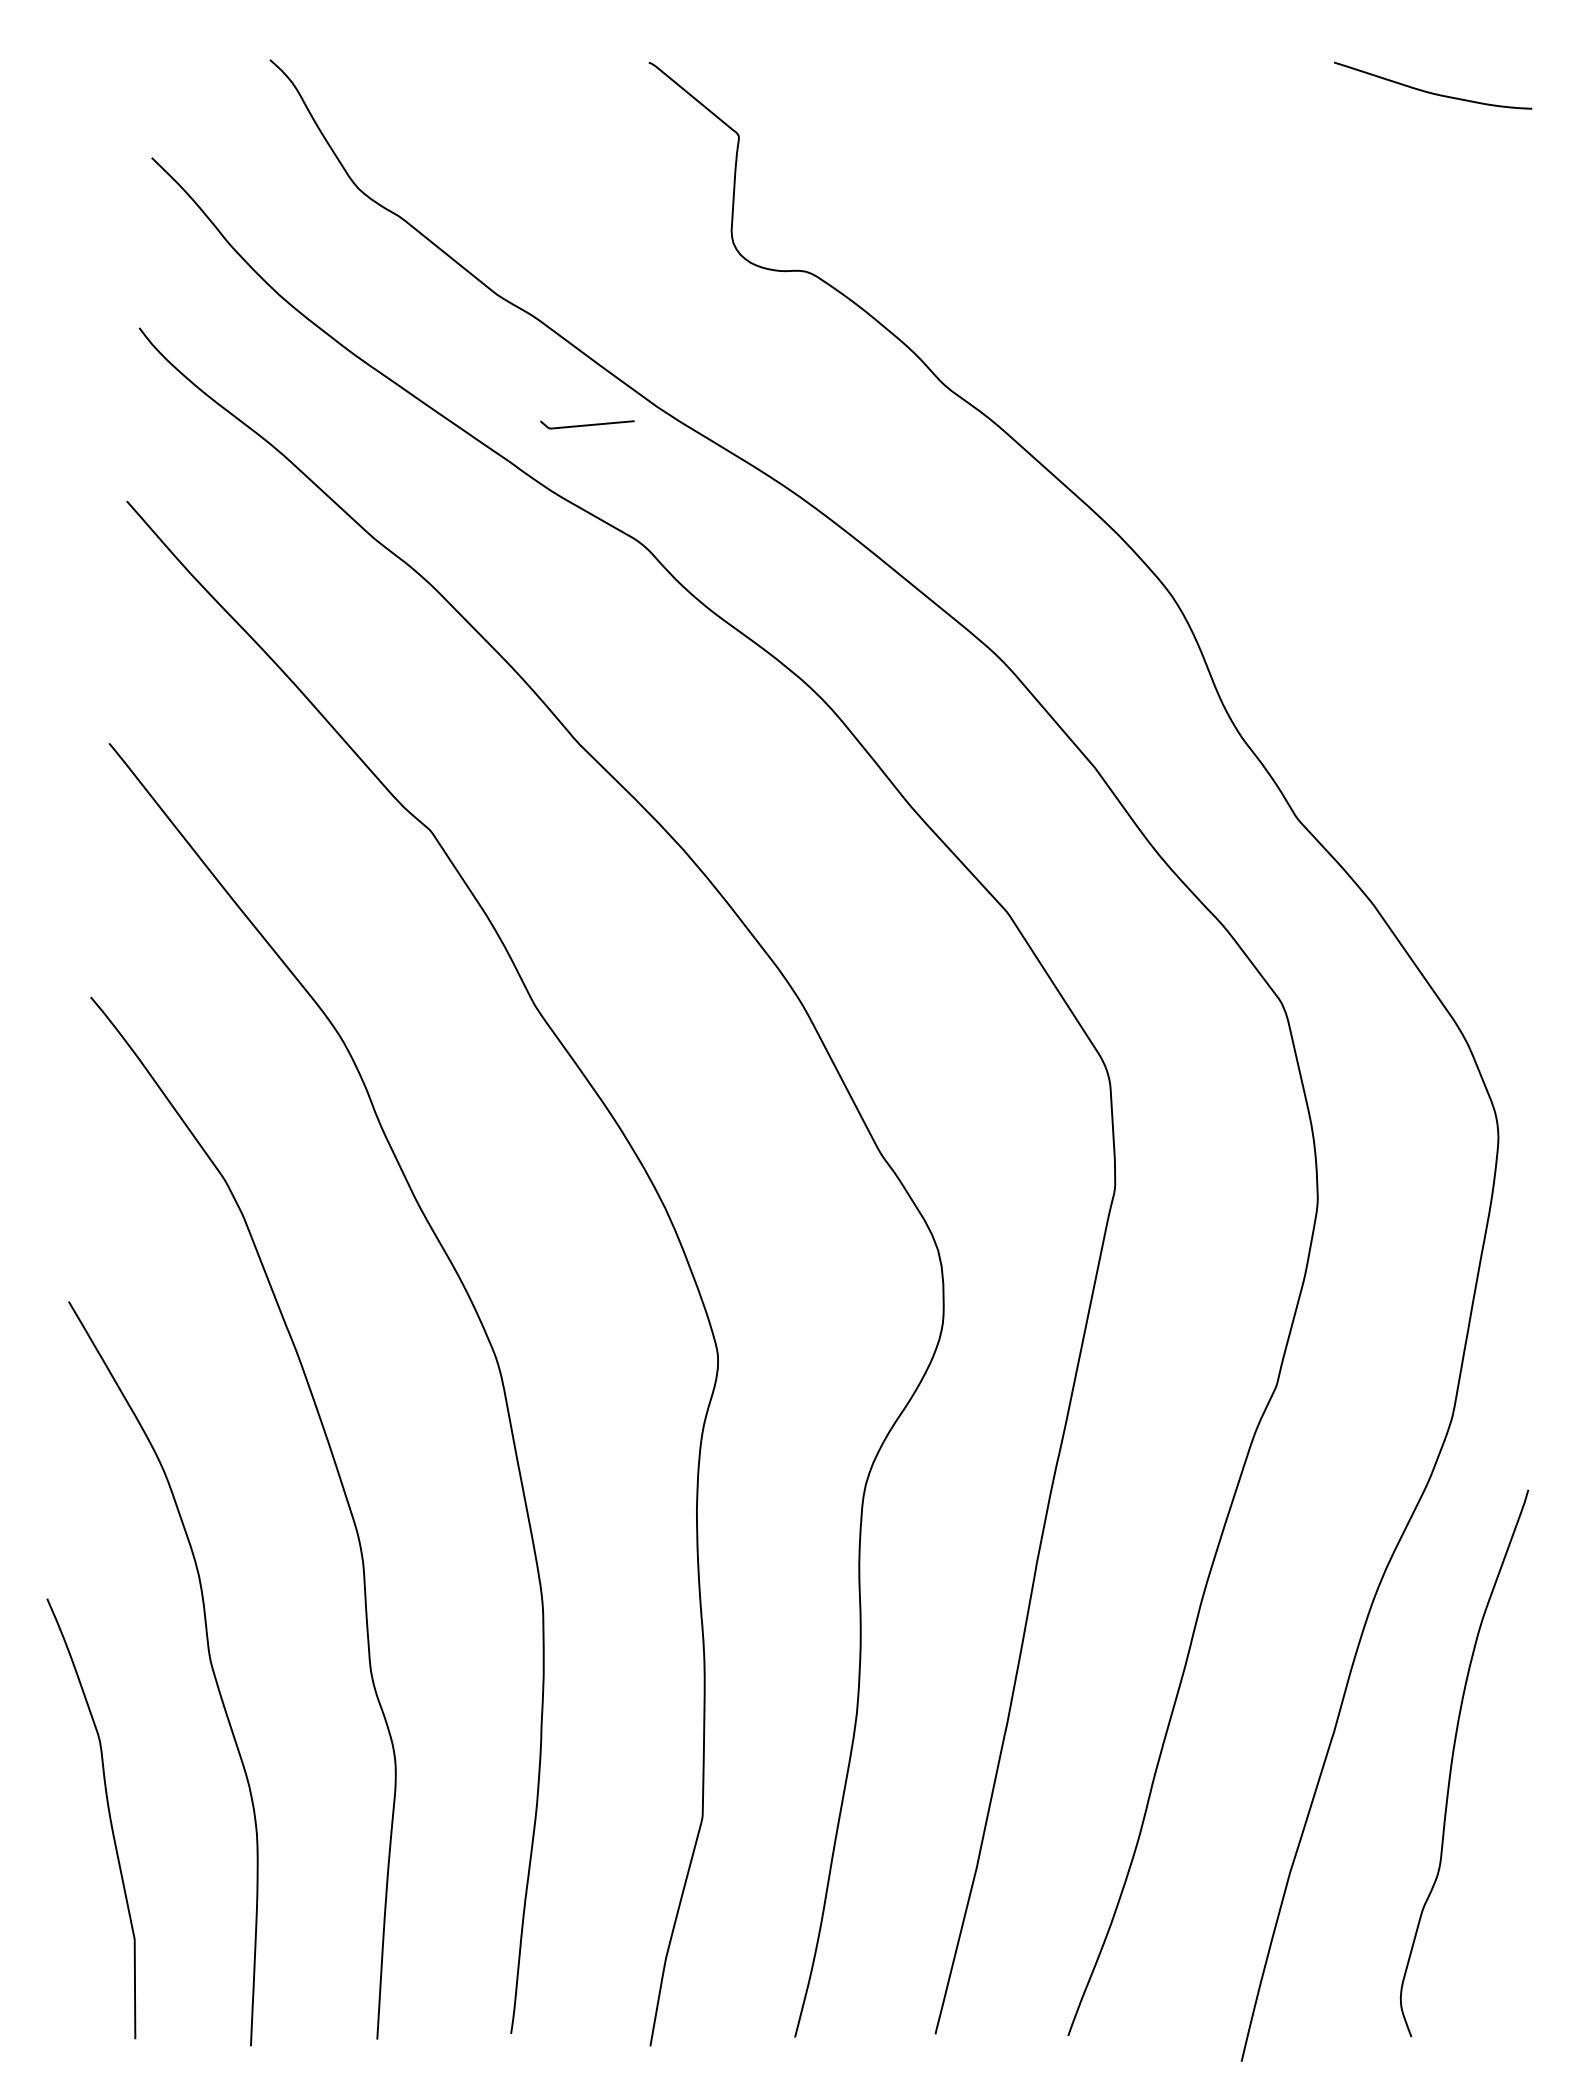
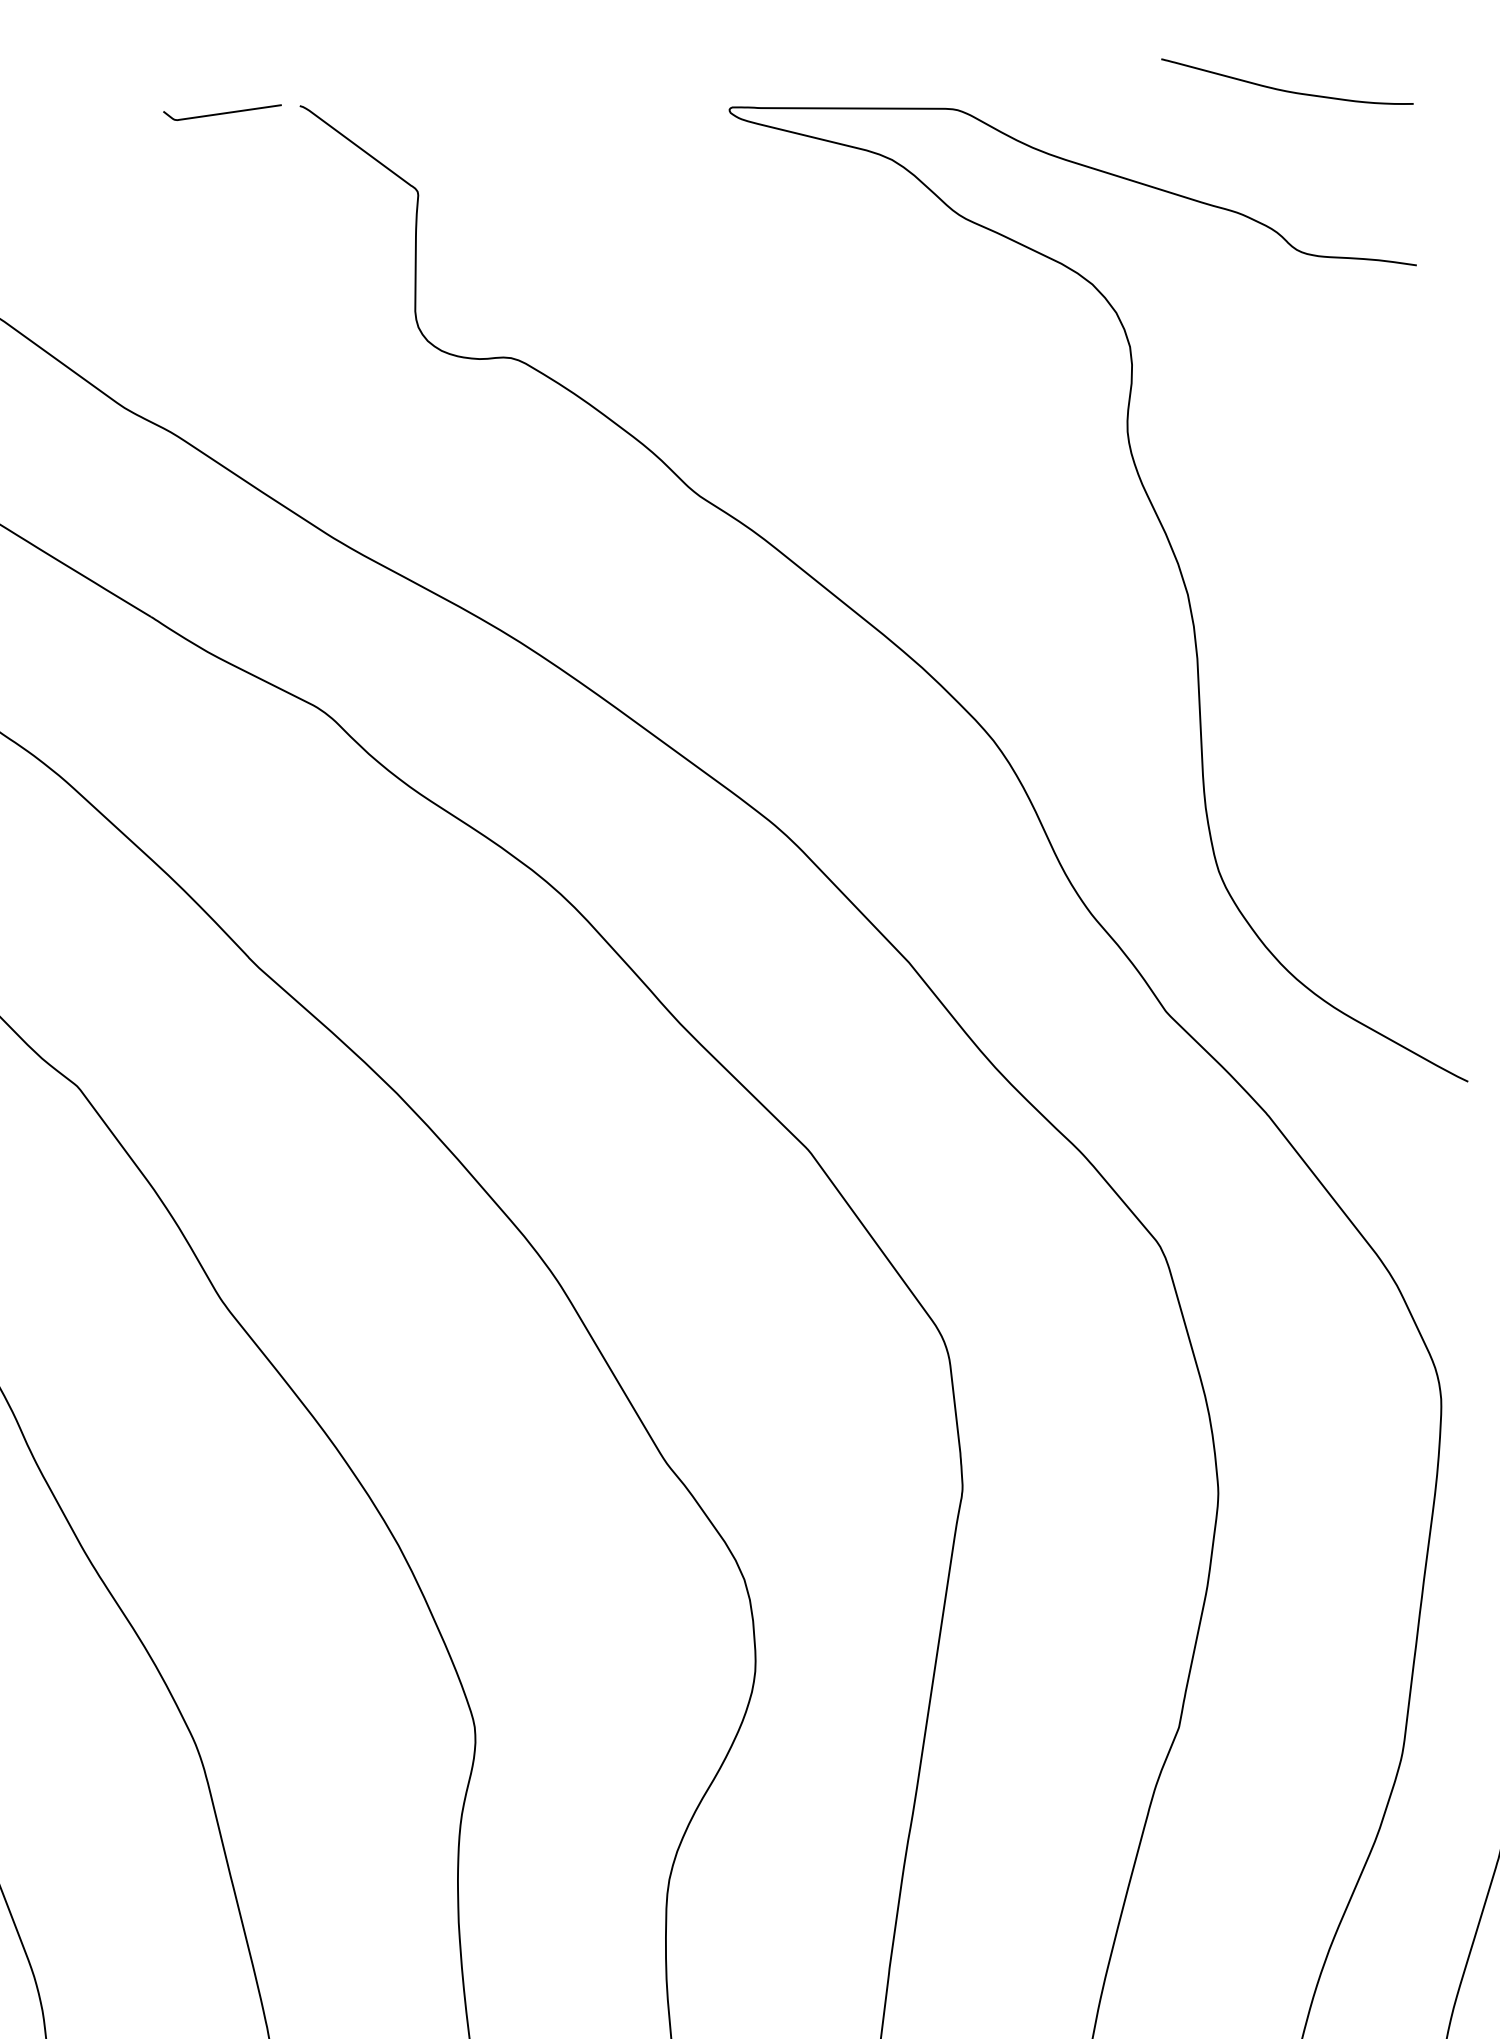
curve: (587, 424) -> (222, 112), moved
curve: (1325, 467) -> (1178, 568), added

